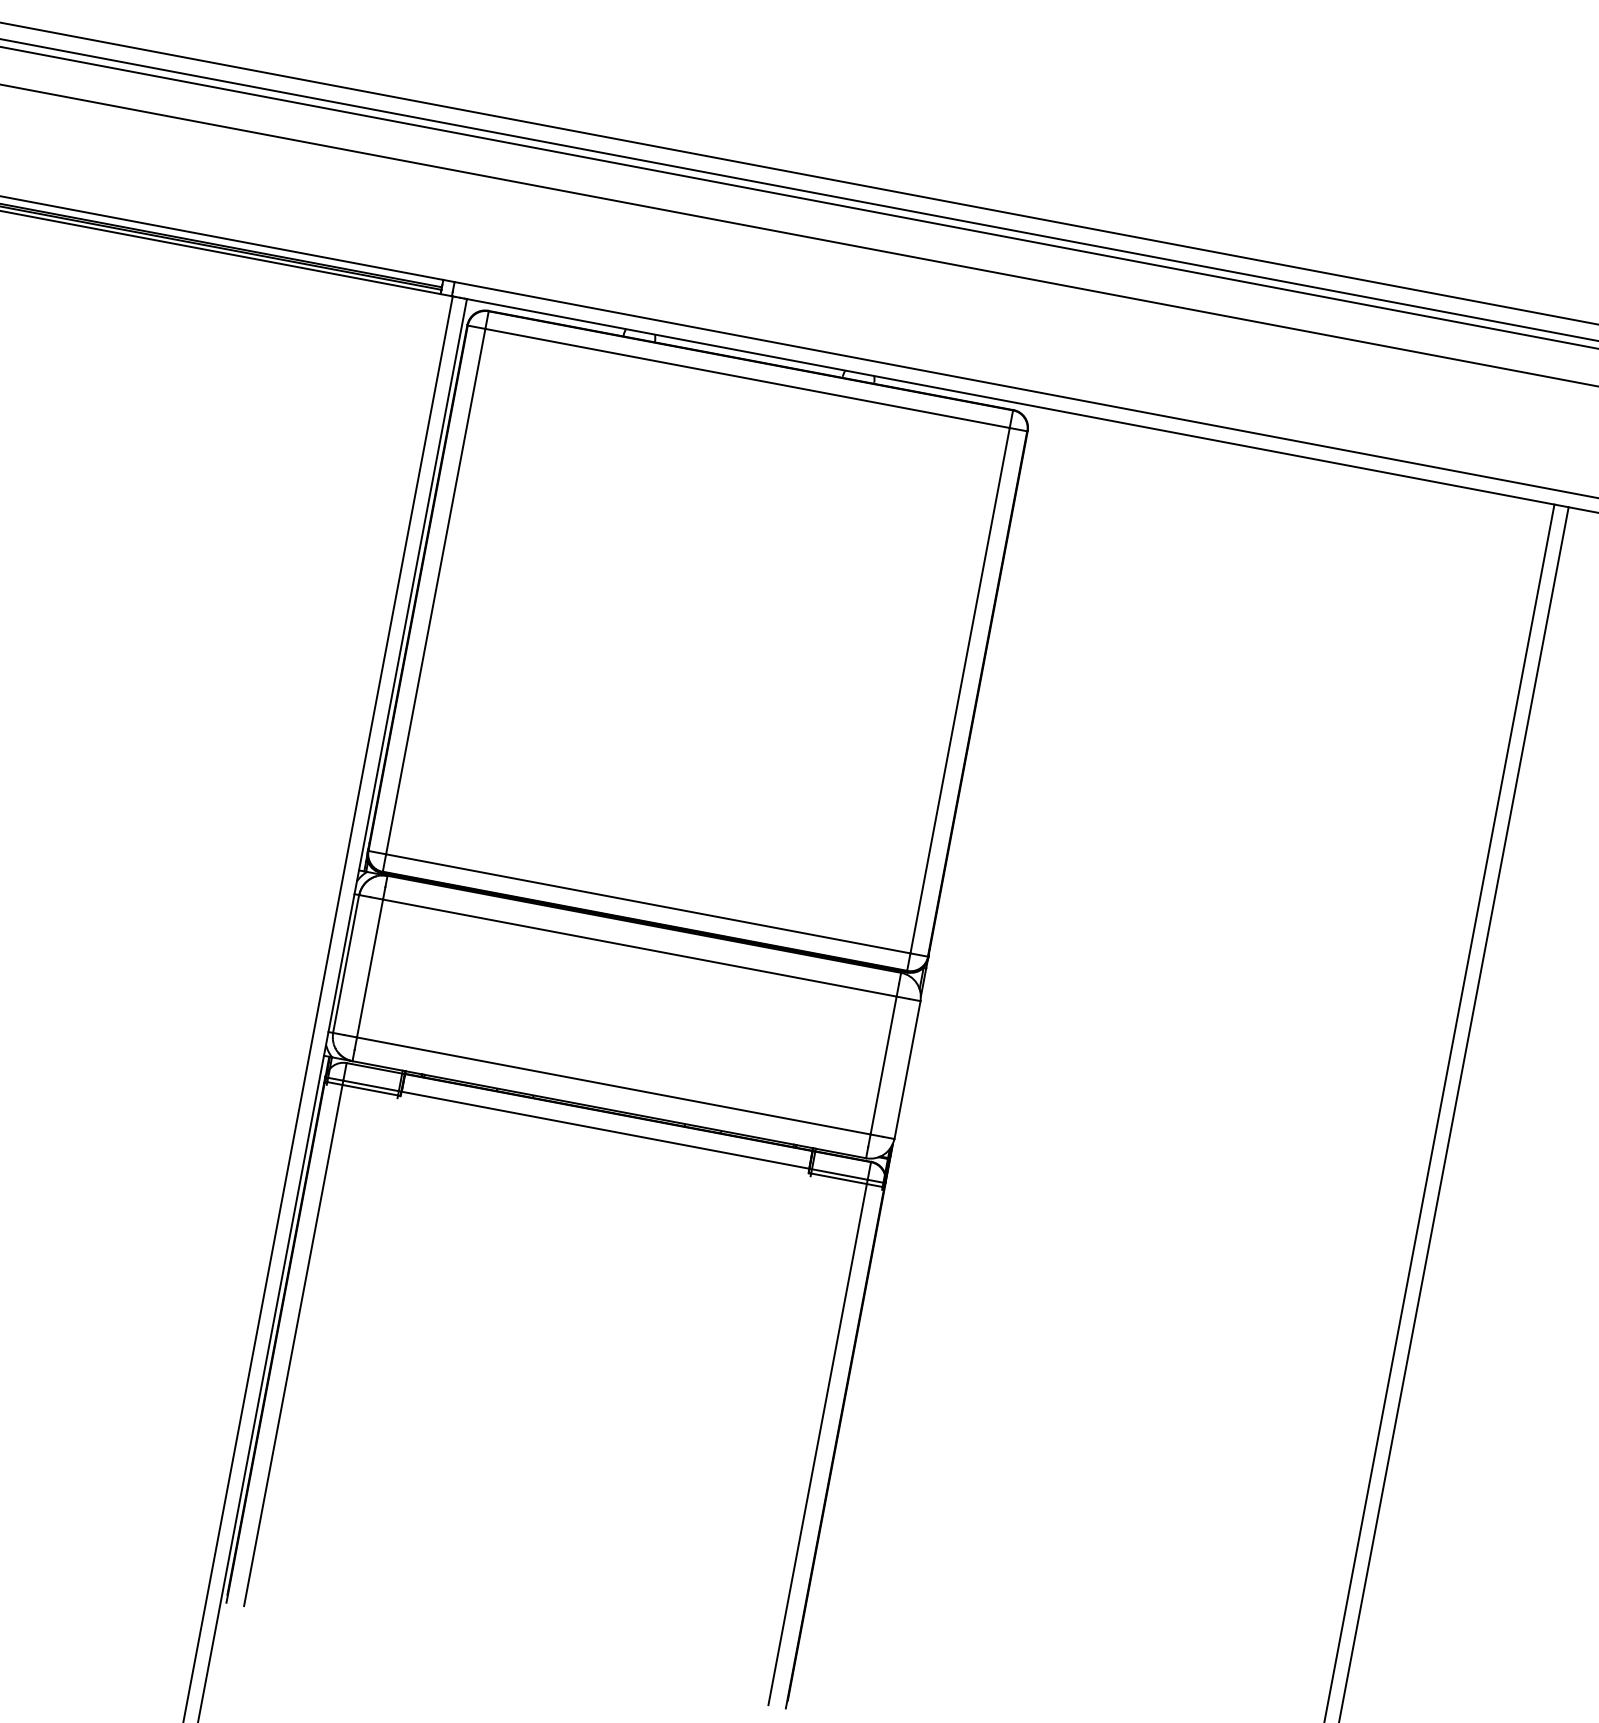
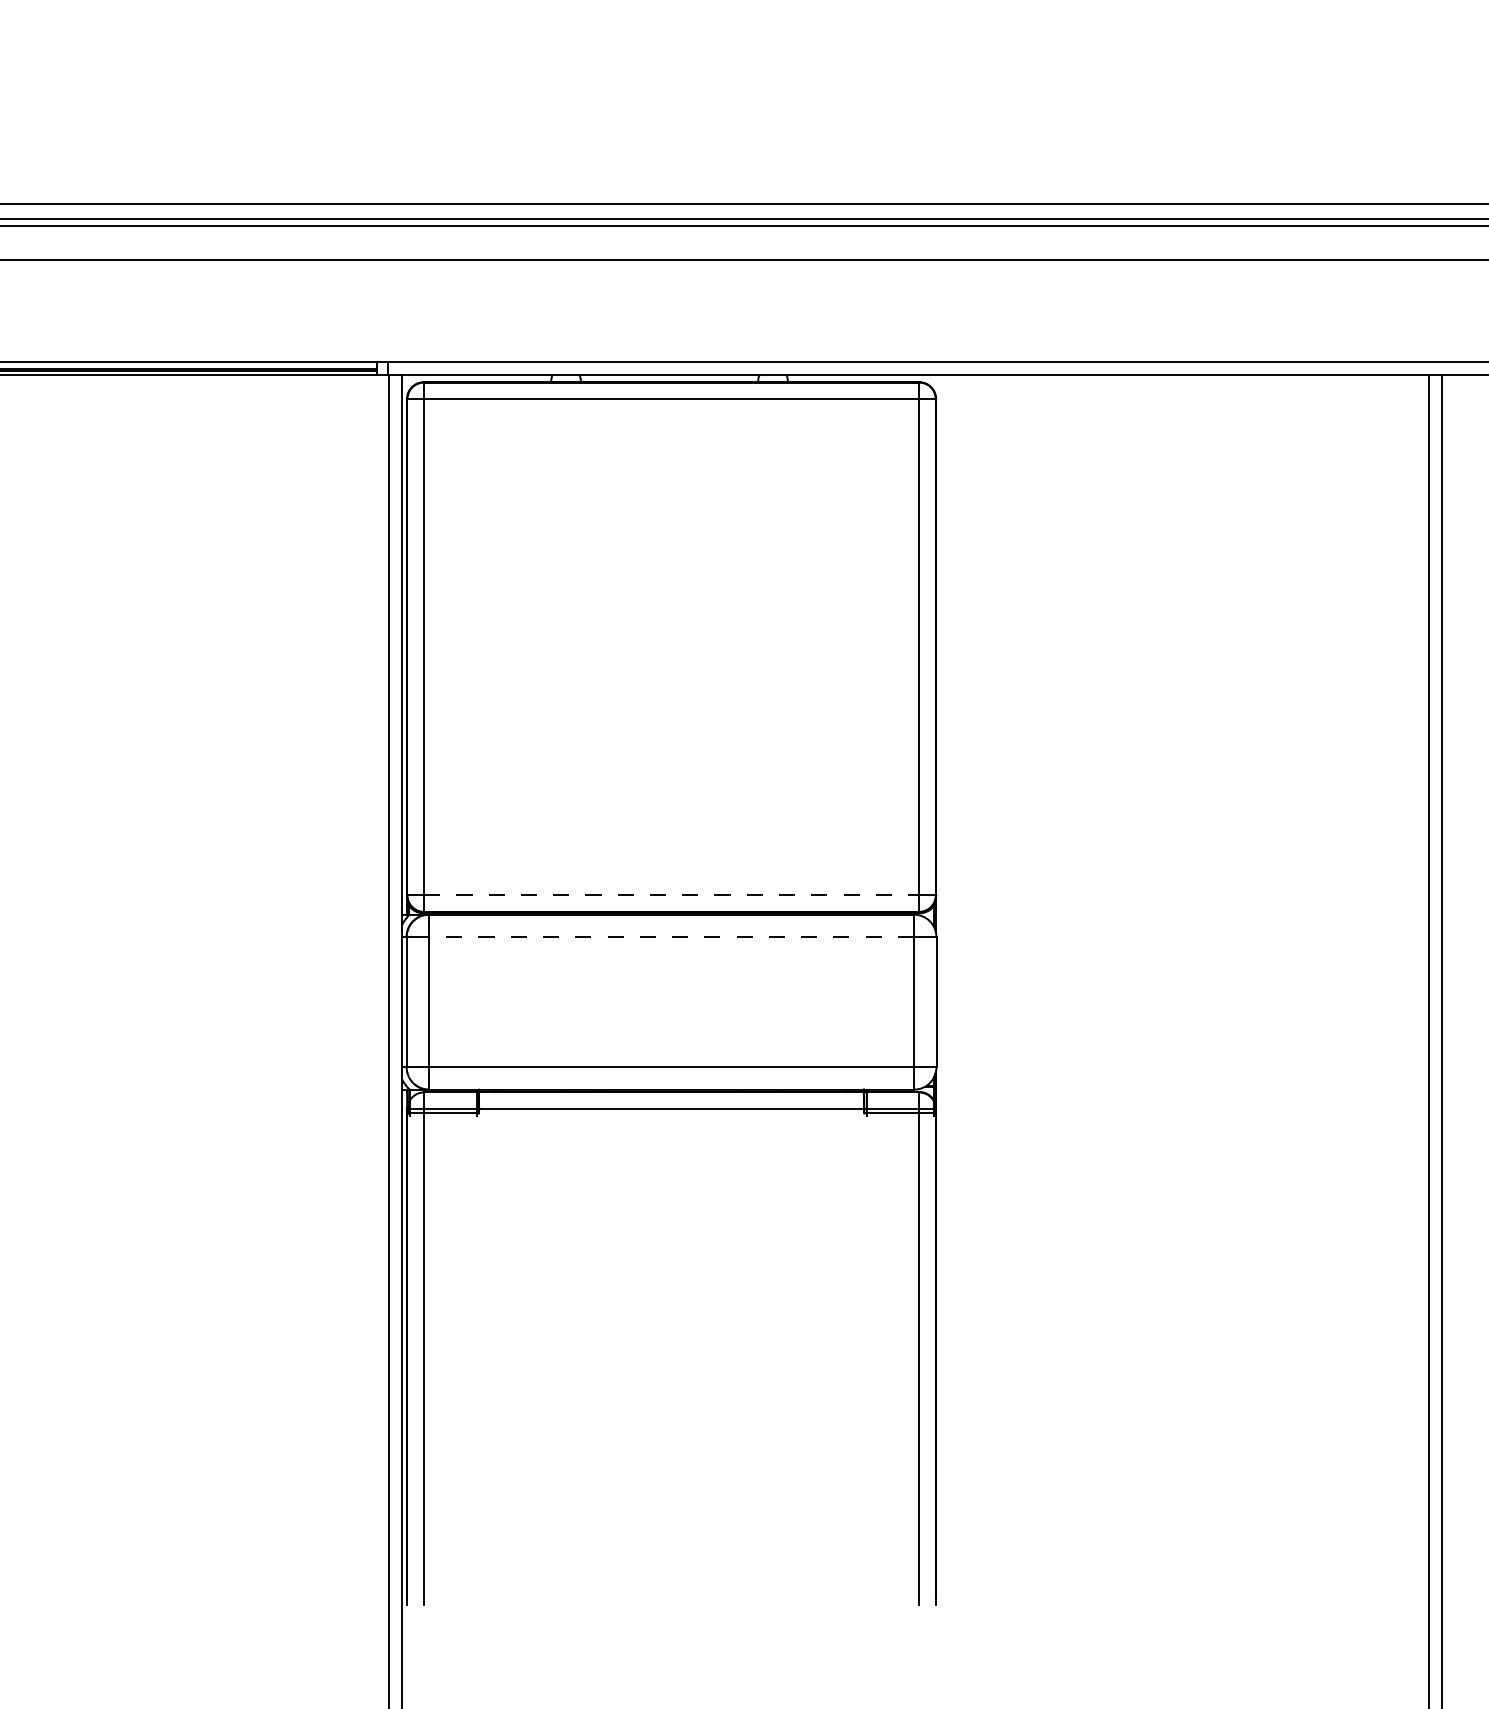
line: (648, 904) -> (671, 895), solid -> dashed
line: (639, 948) -> (671, 937), solid -> dashed

